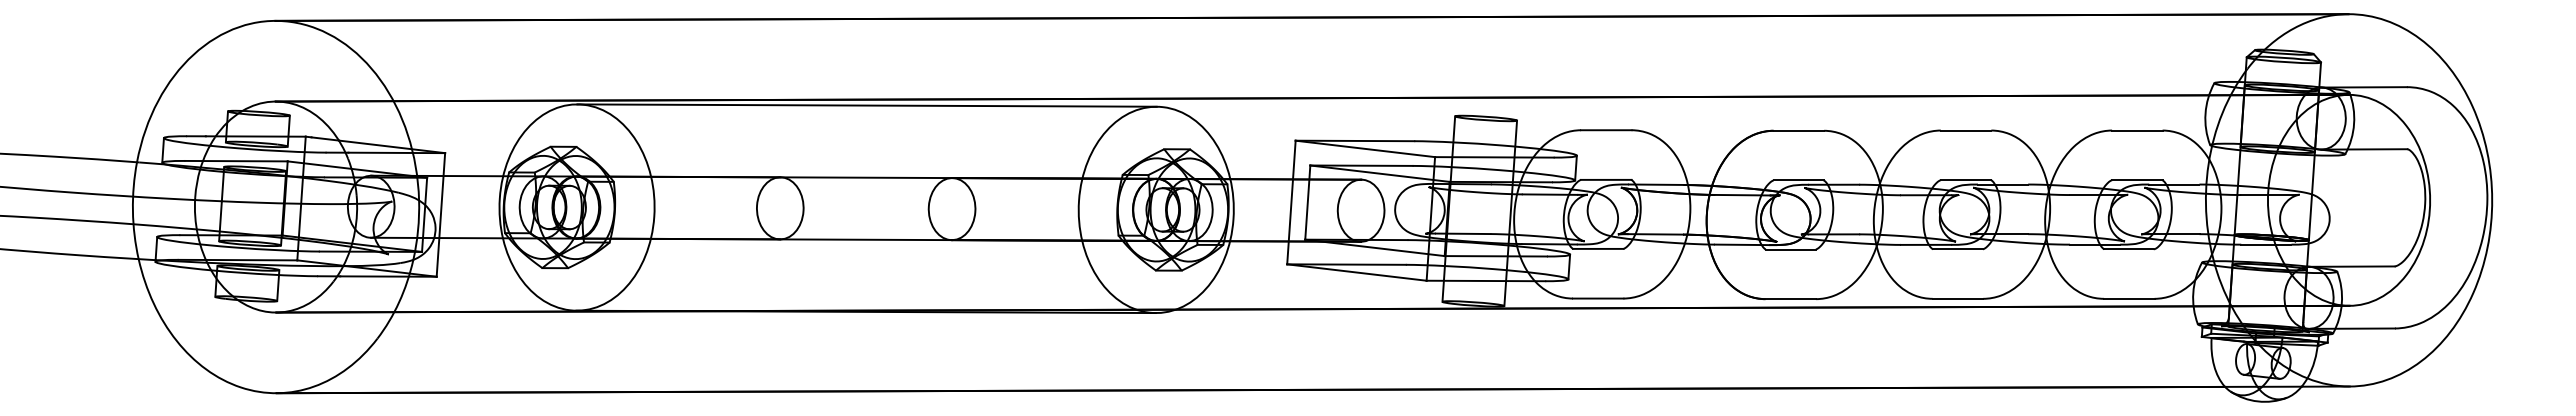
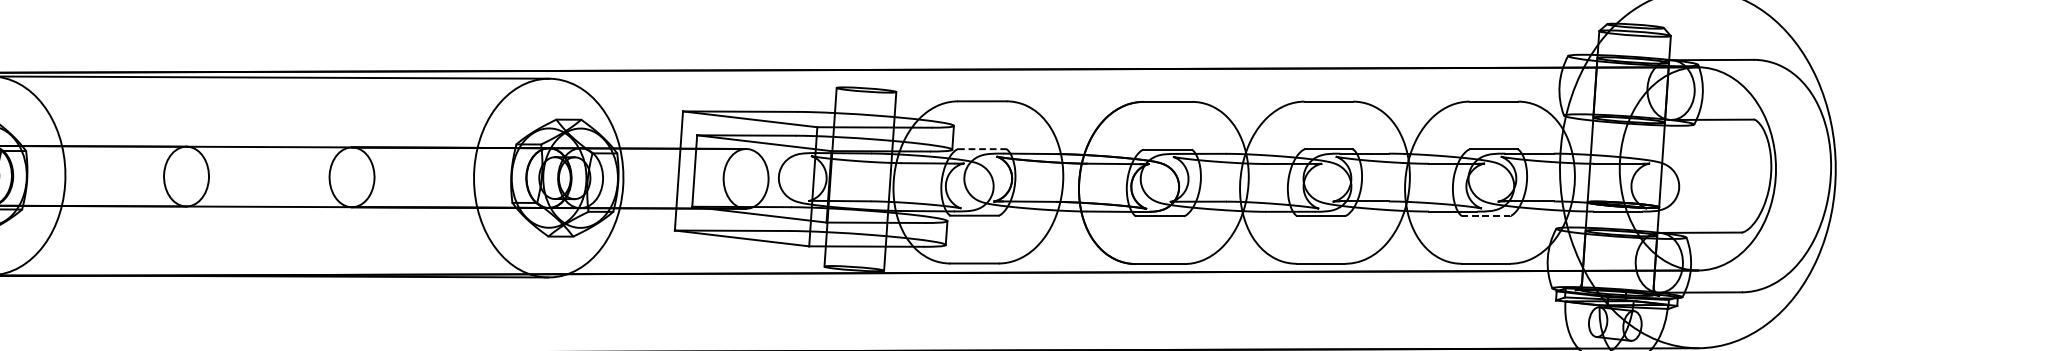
line: (1606, 179) -> (982, 148), solid -> dashed
line: (2128, 249) -> (1485, 216), solid -> dashed

